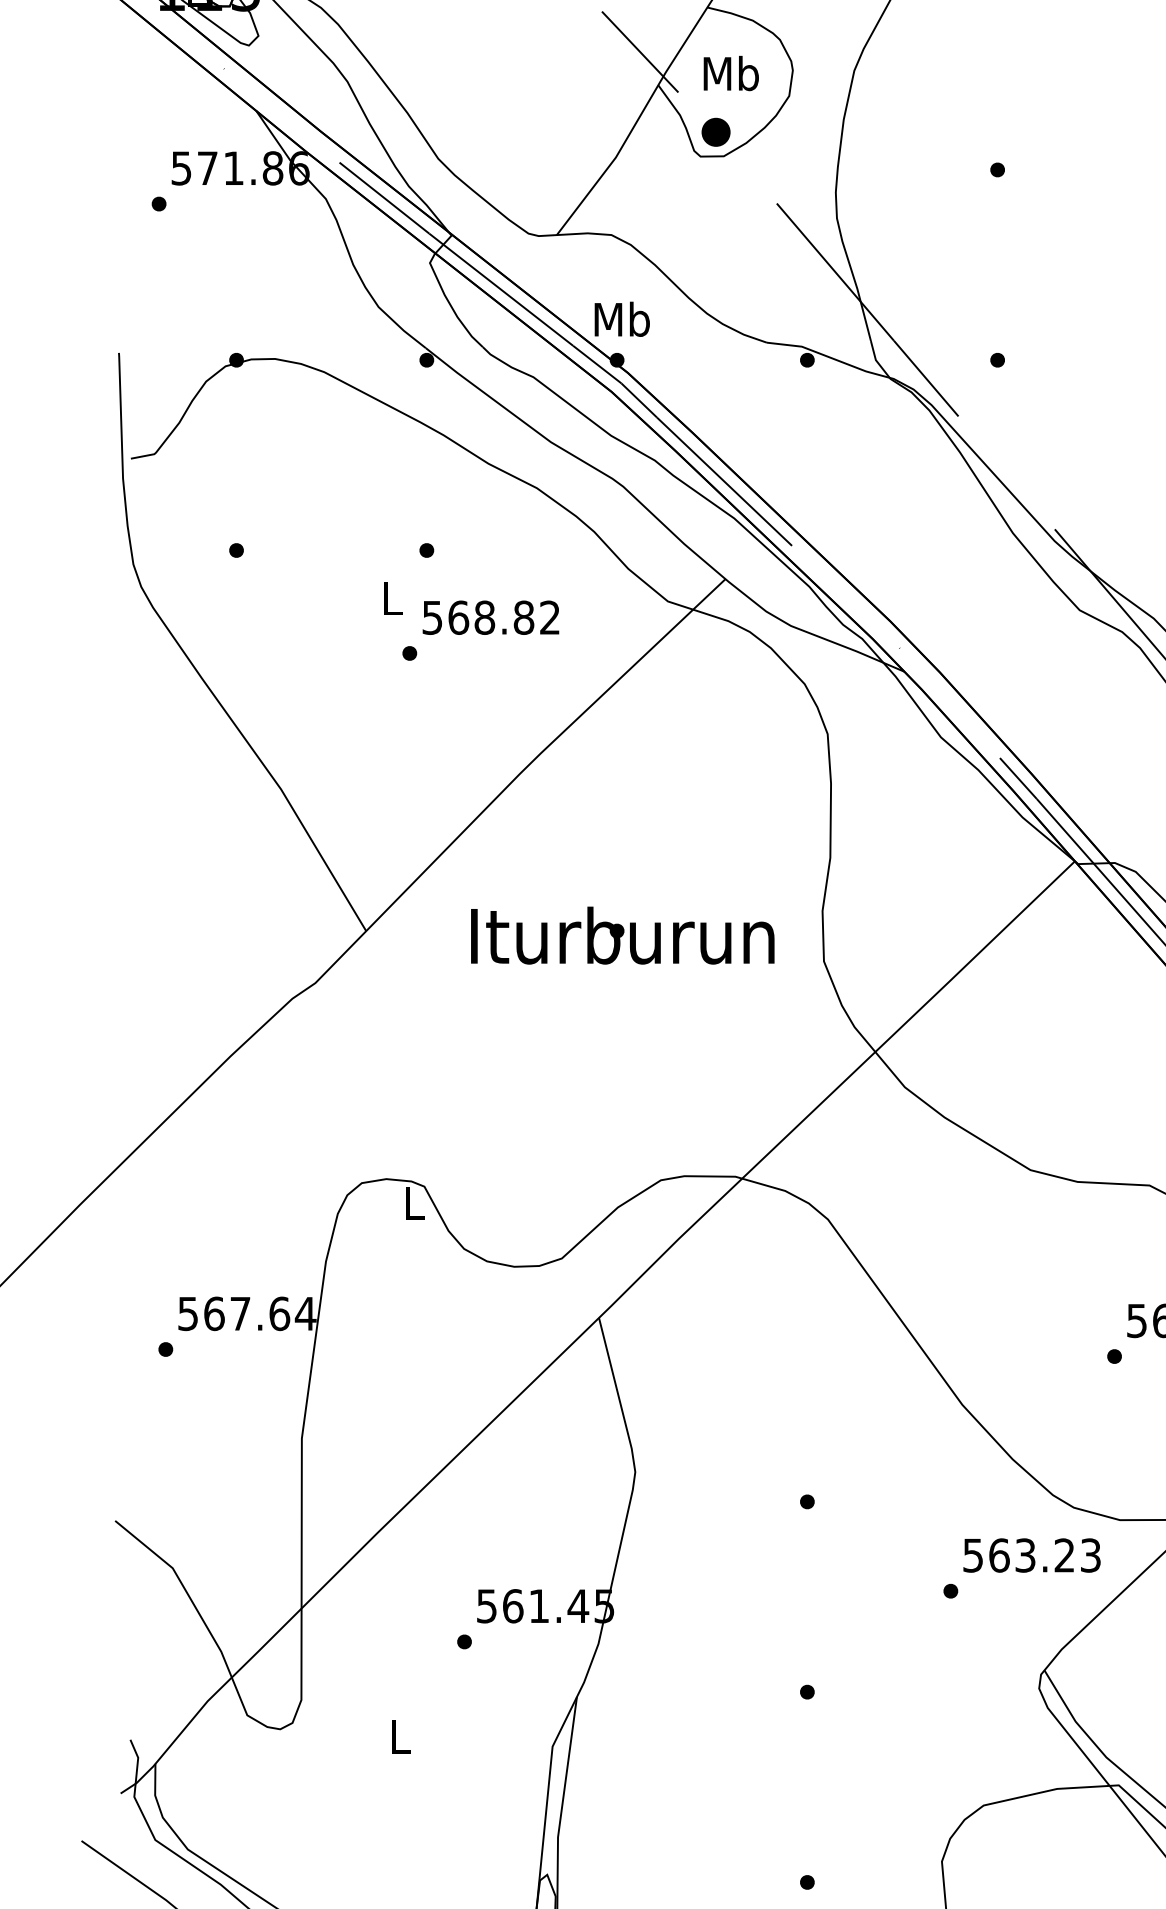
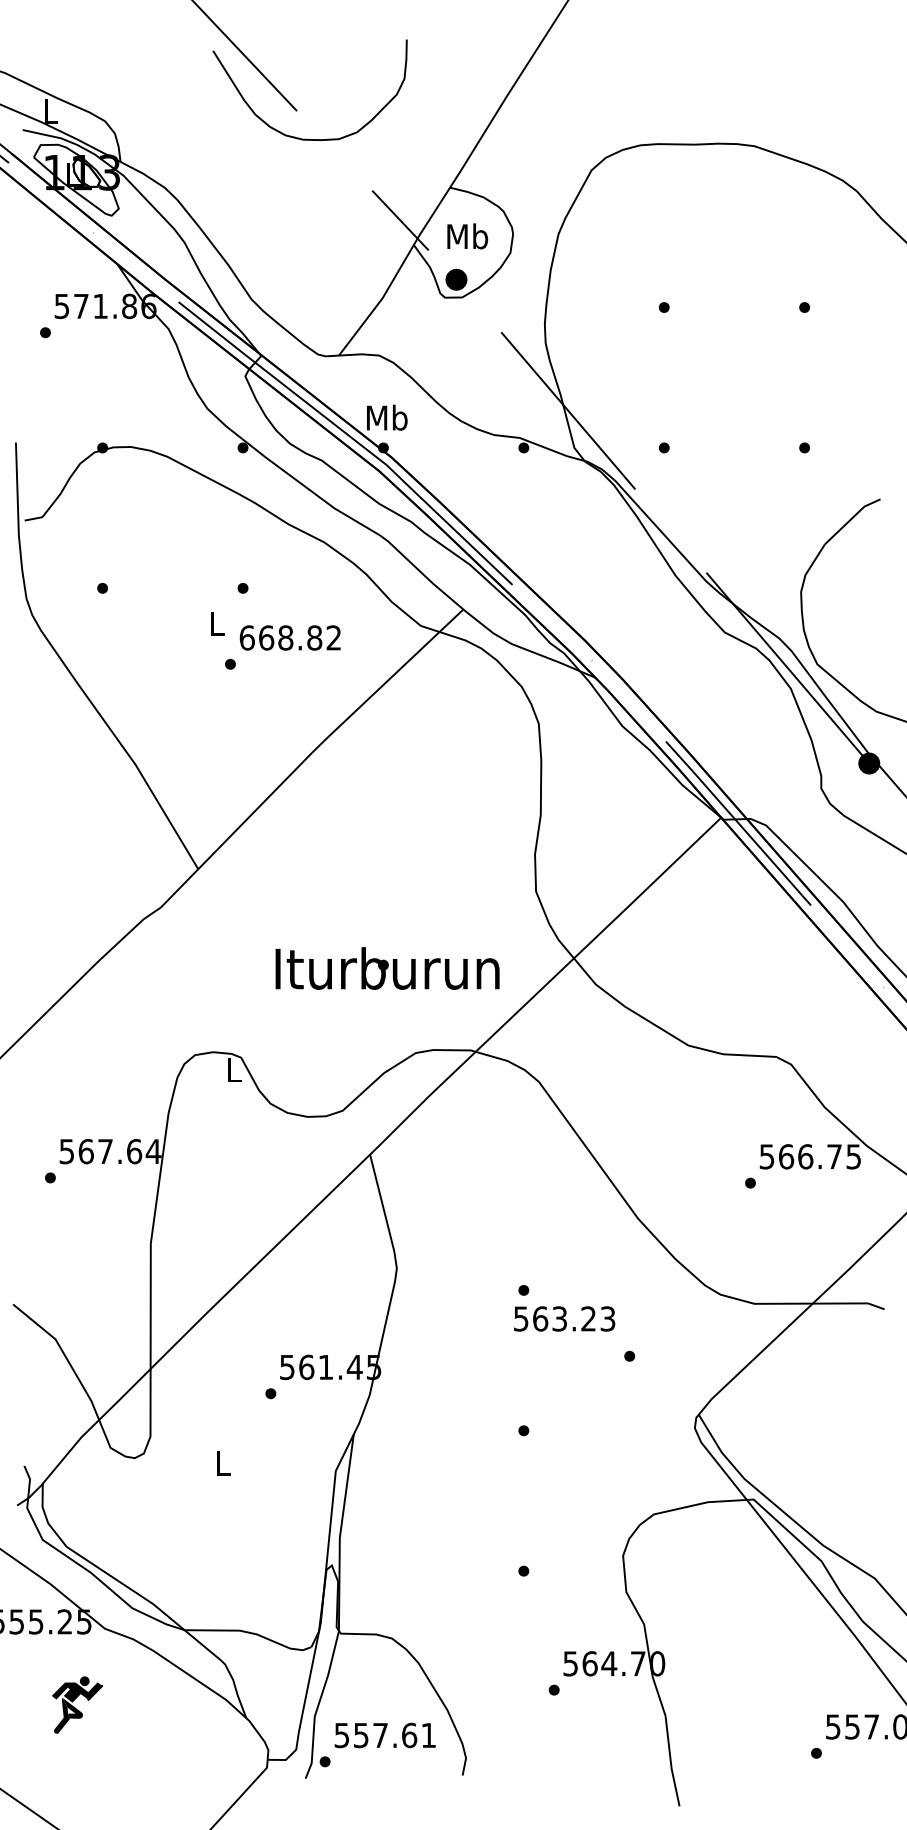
text: (431, 617) -> (246, 637), 568.82 -> 668.82
text: (622, 935) -> (387, 968), moved
text: (1031, 1554) -> (564, 1318), moved

